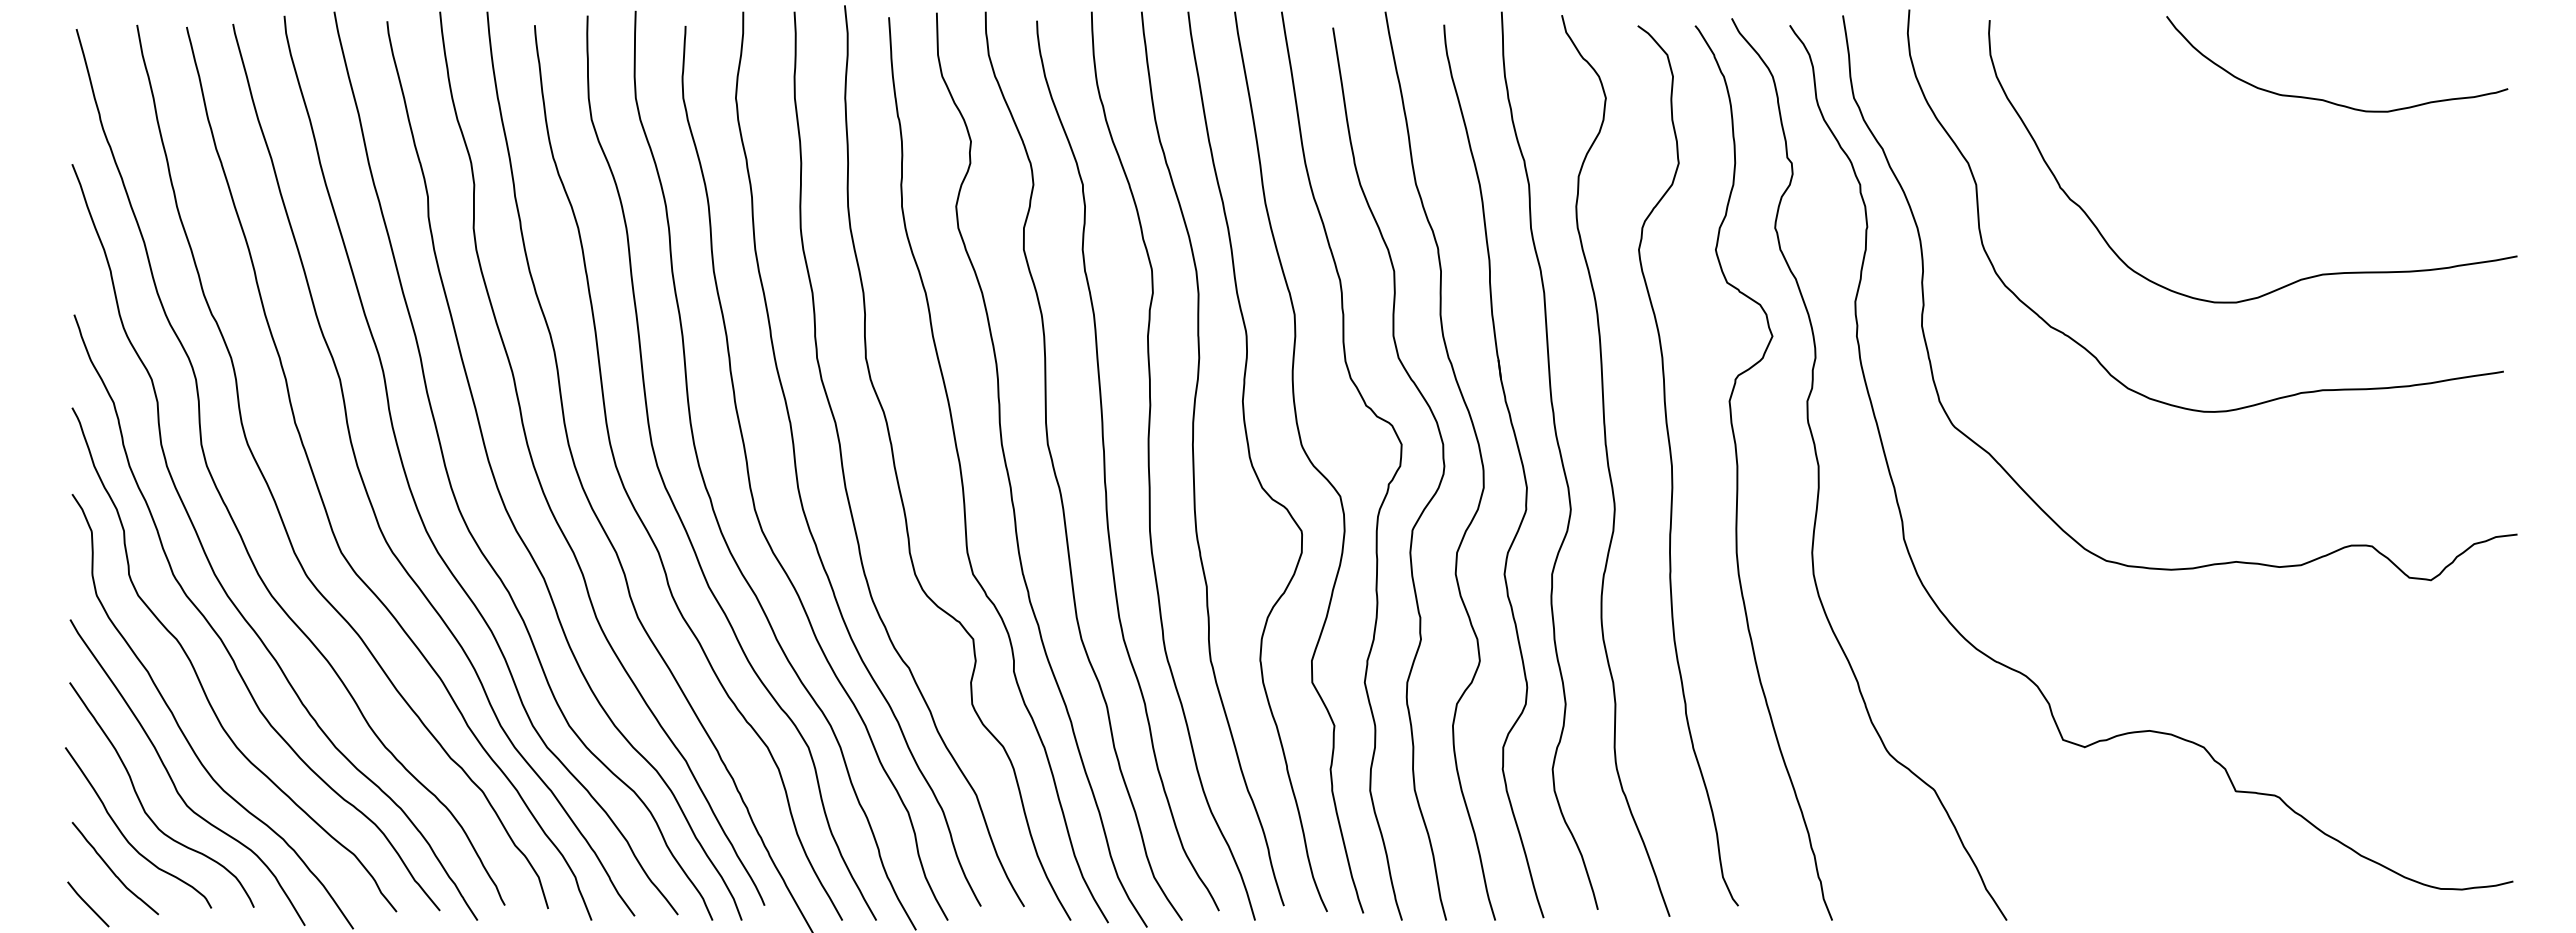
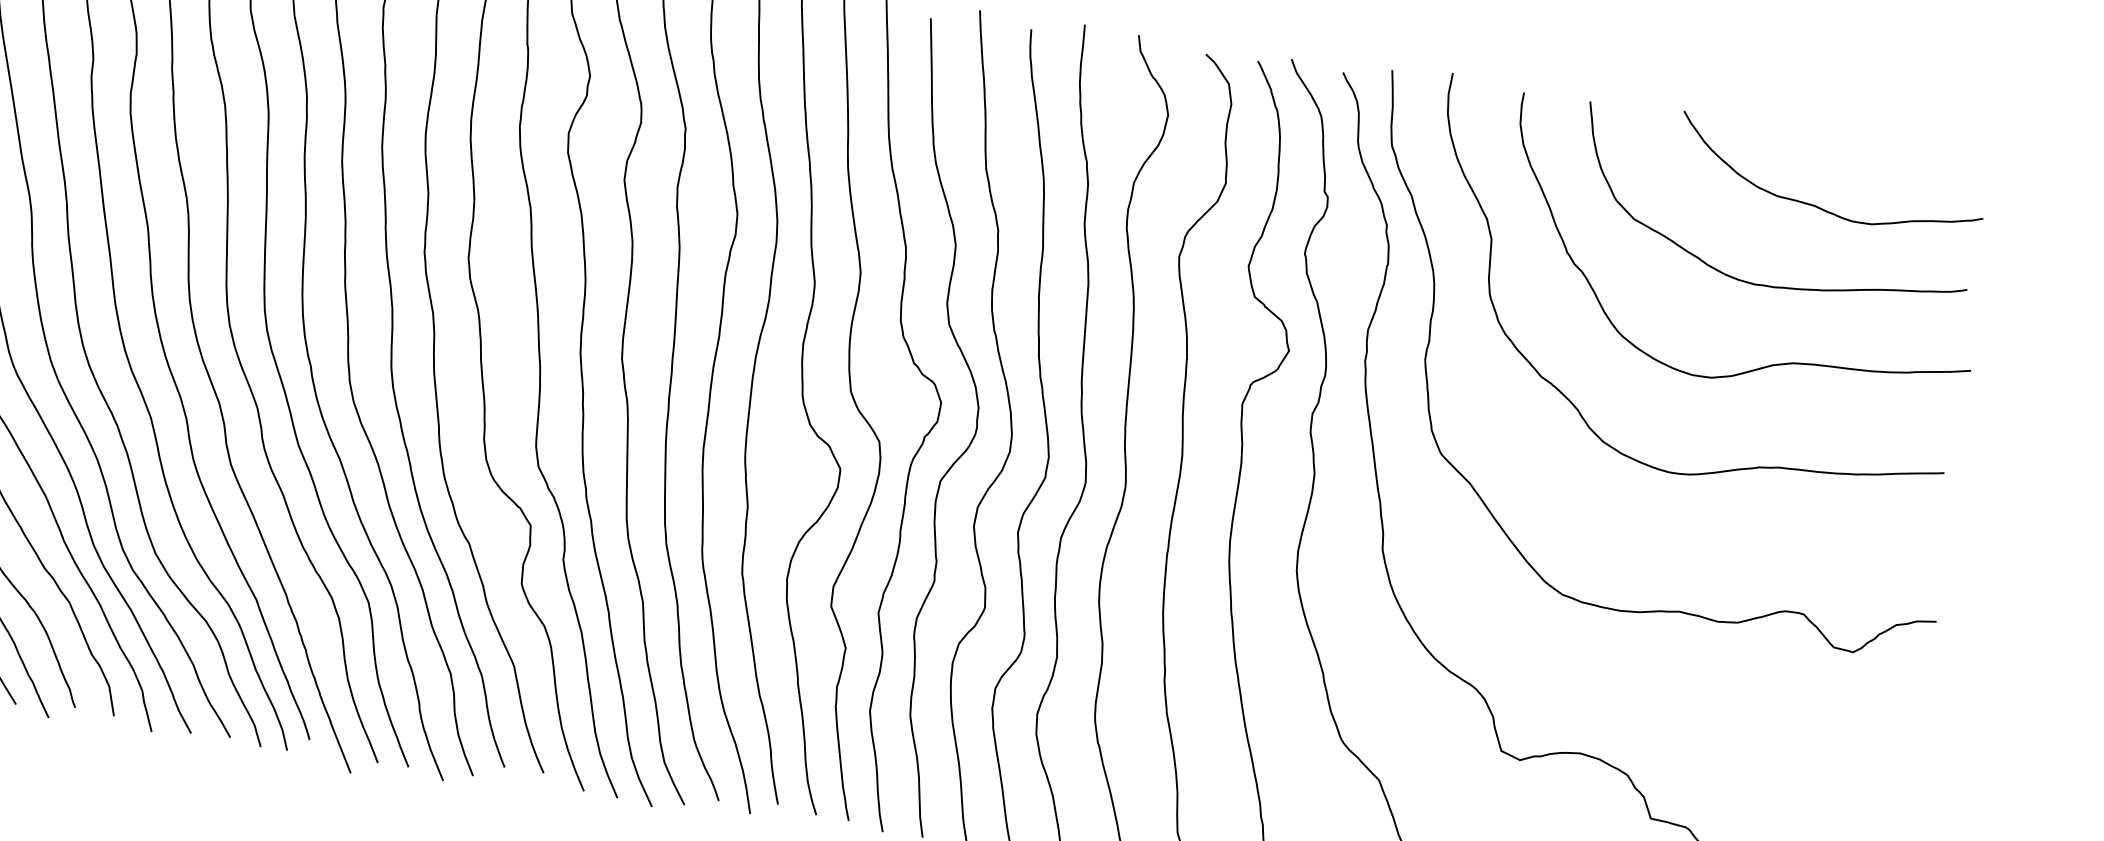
curve: (2281, 193) -> (1765, 284), added

